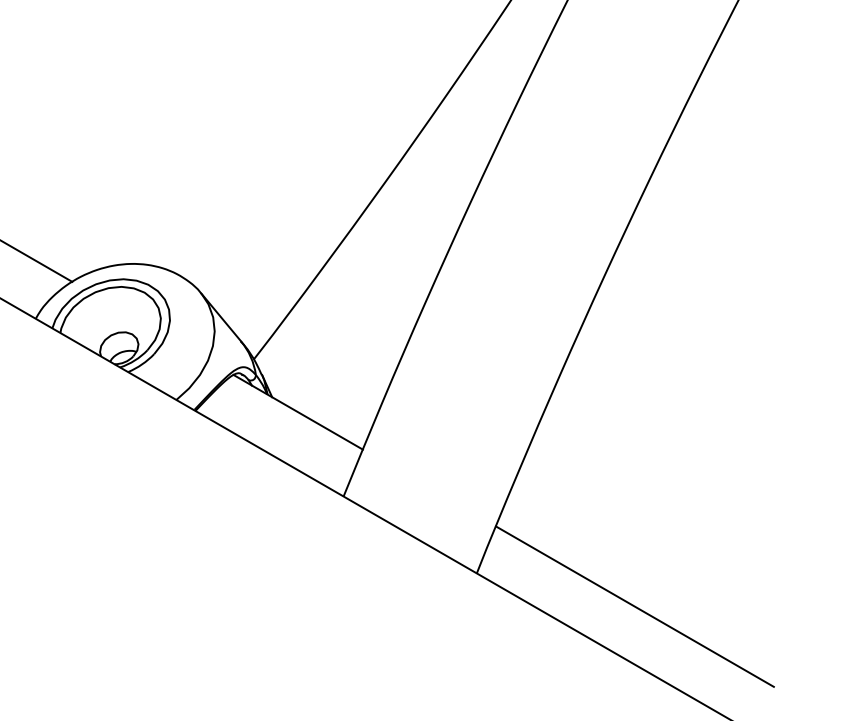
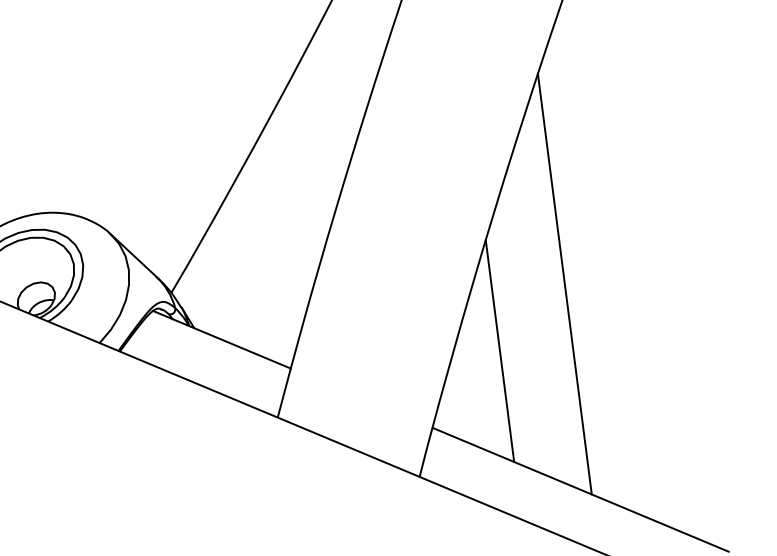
line: (645, 400) -> (564, 283), added
line: (572, 458) -> (499, 350), added

